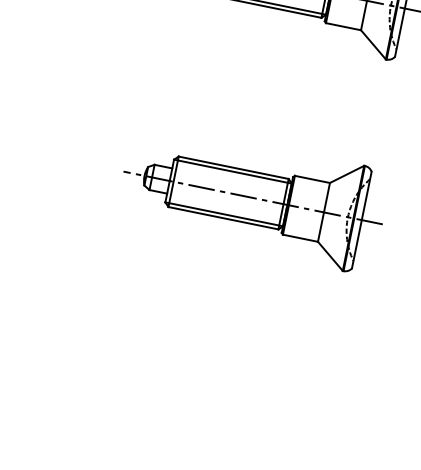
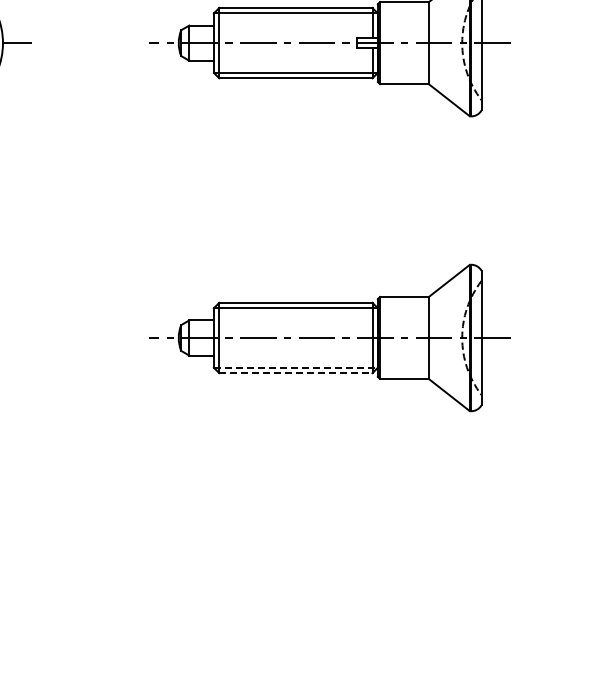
line: (223, 214) -> (295, 367), solid -> dashed
line: (223, 218) -> (295, 373), solid -> dashed

